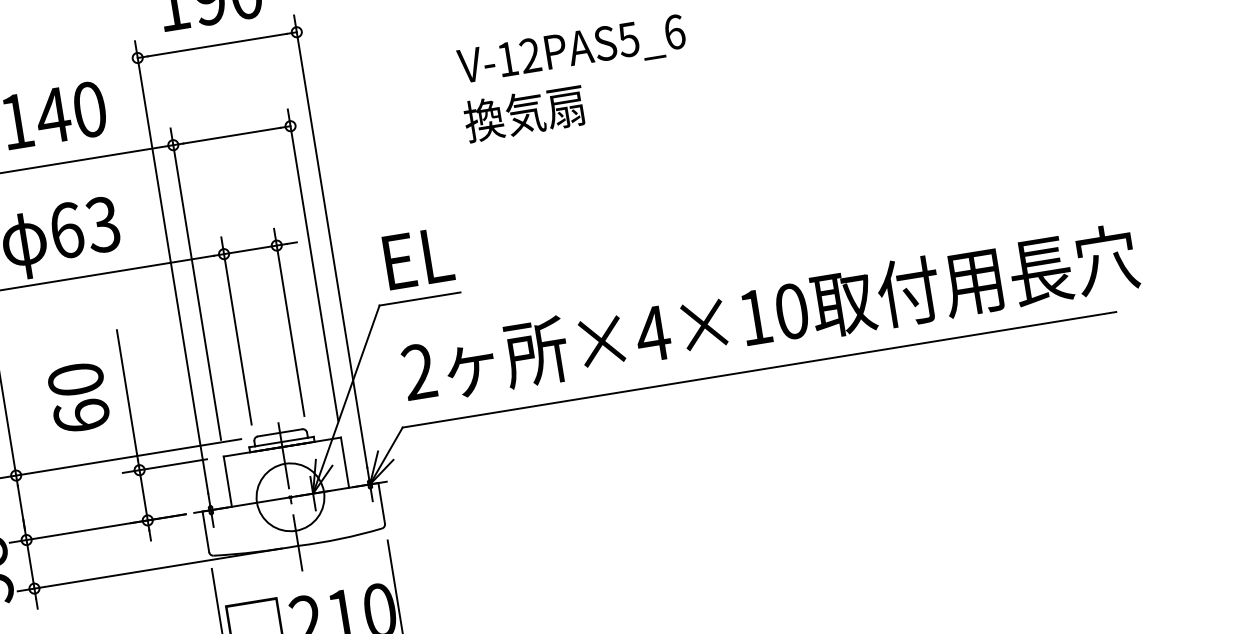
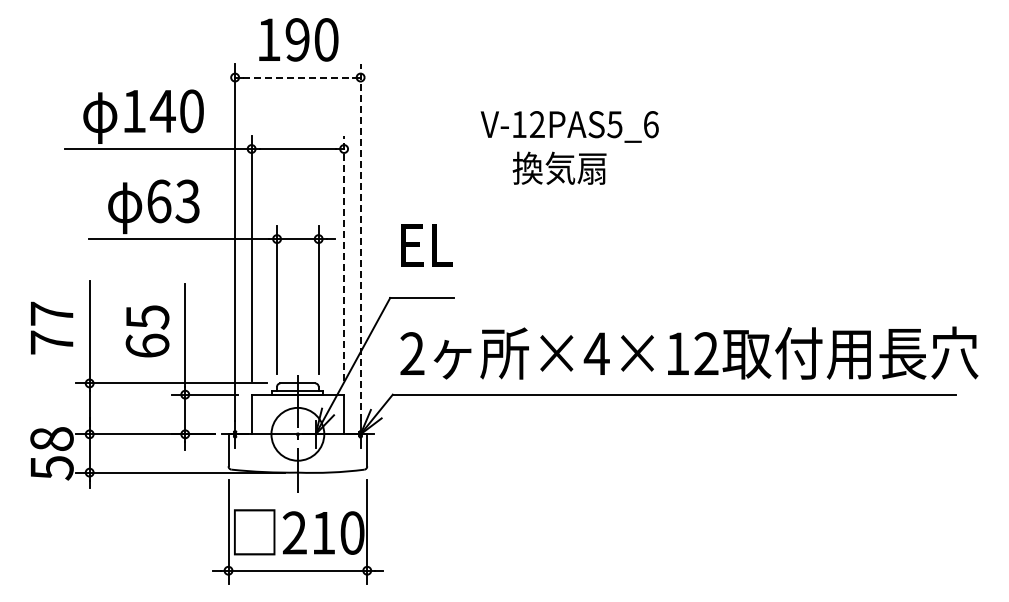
line: (216, 45) -> (297, 77), solid -> dashed
text: (524, 112) -> (559, 167), moved
line: (330, 241) -> (360, 242), solid -> dashed
text: (417, 258) -> (426, 245), moved
line: (313, 264) -> (344, 258), solid -> dashed
text: (791, 310) -> (706, 353), ×4×10 -> ×4×12
text: (75, 380) -> (147, 317), 60 -> 65

